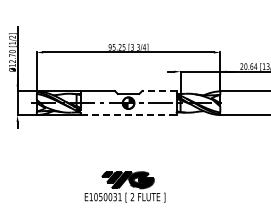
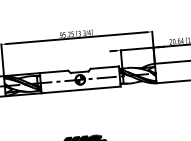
line: (158, 90) -> (104, 67), dashed -> solid
line: (129, 115) -> (81, 89), dashed -> solid

